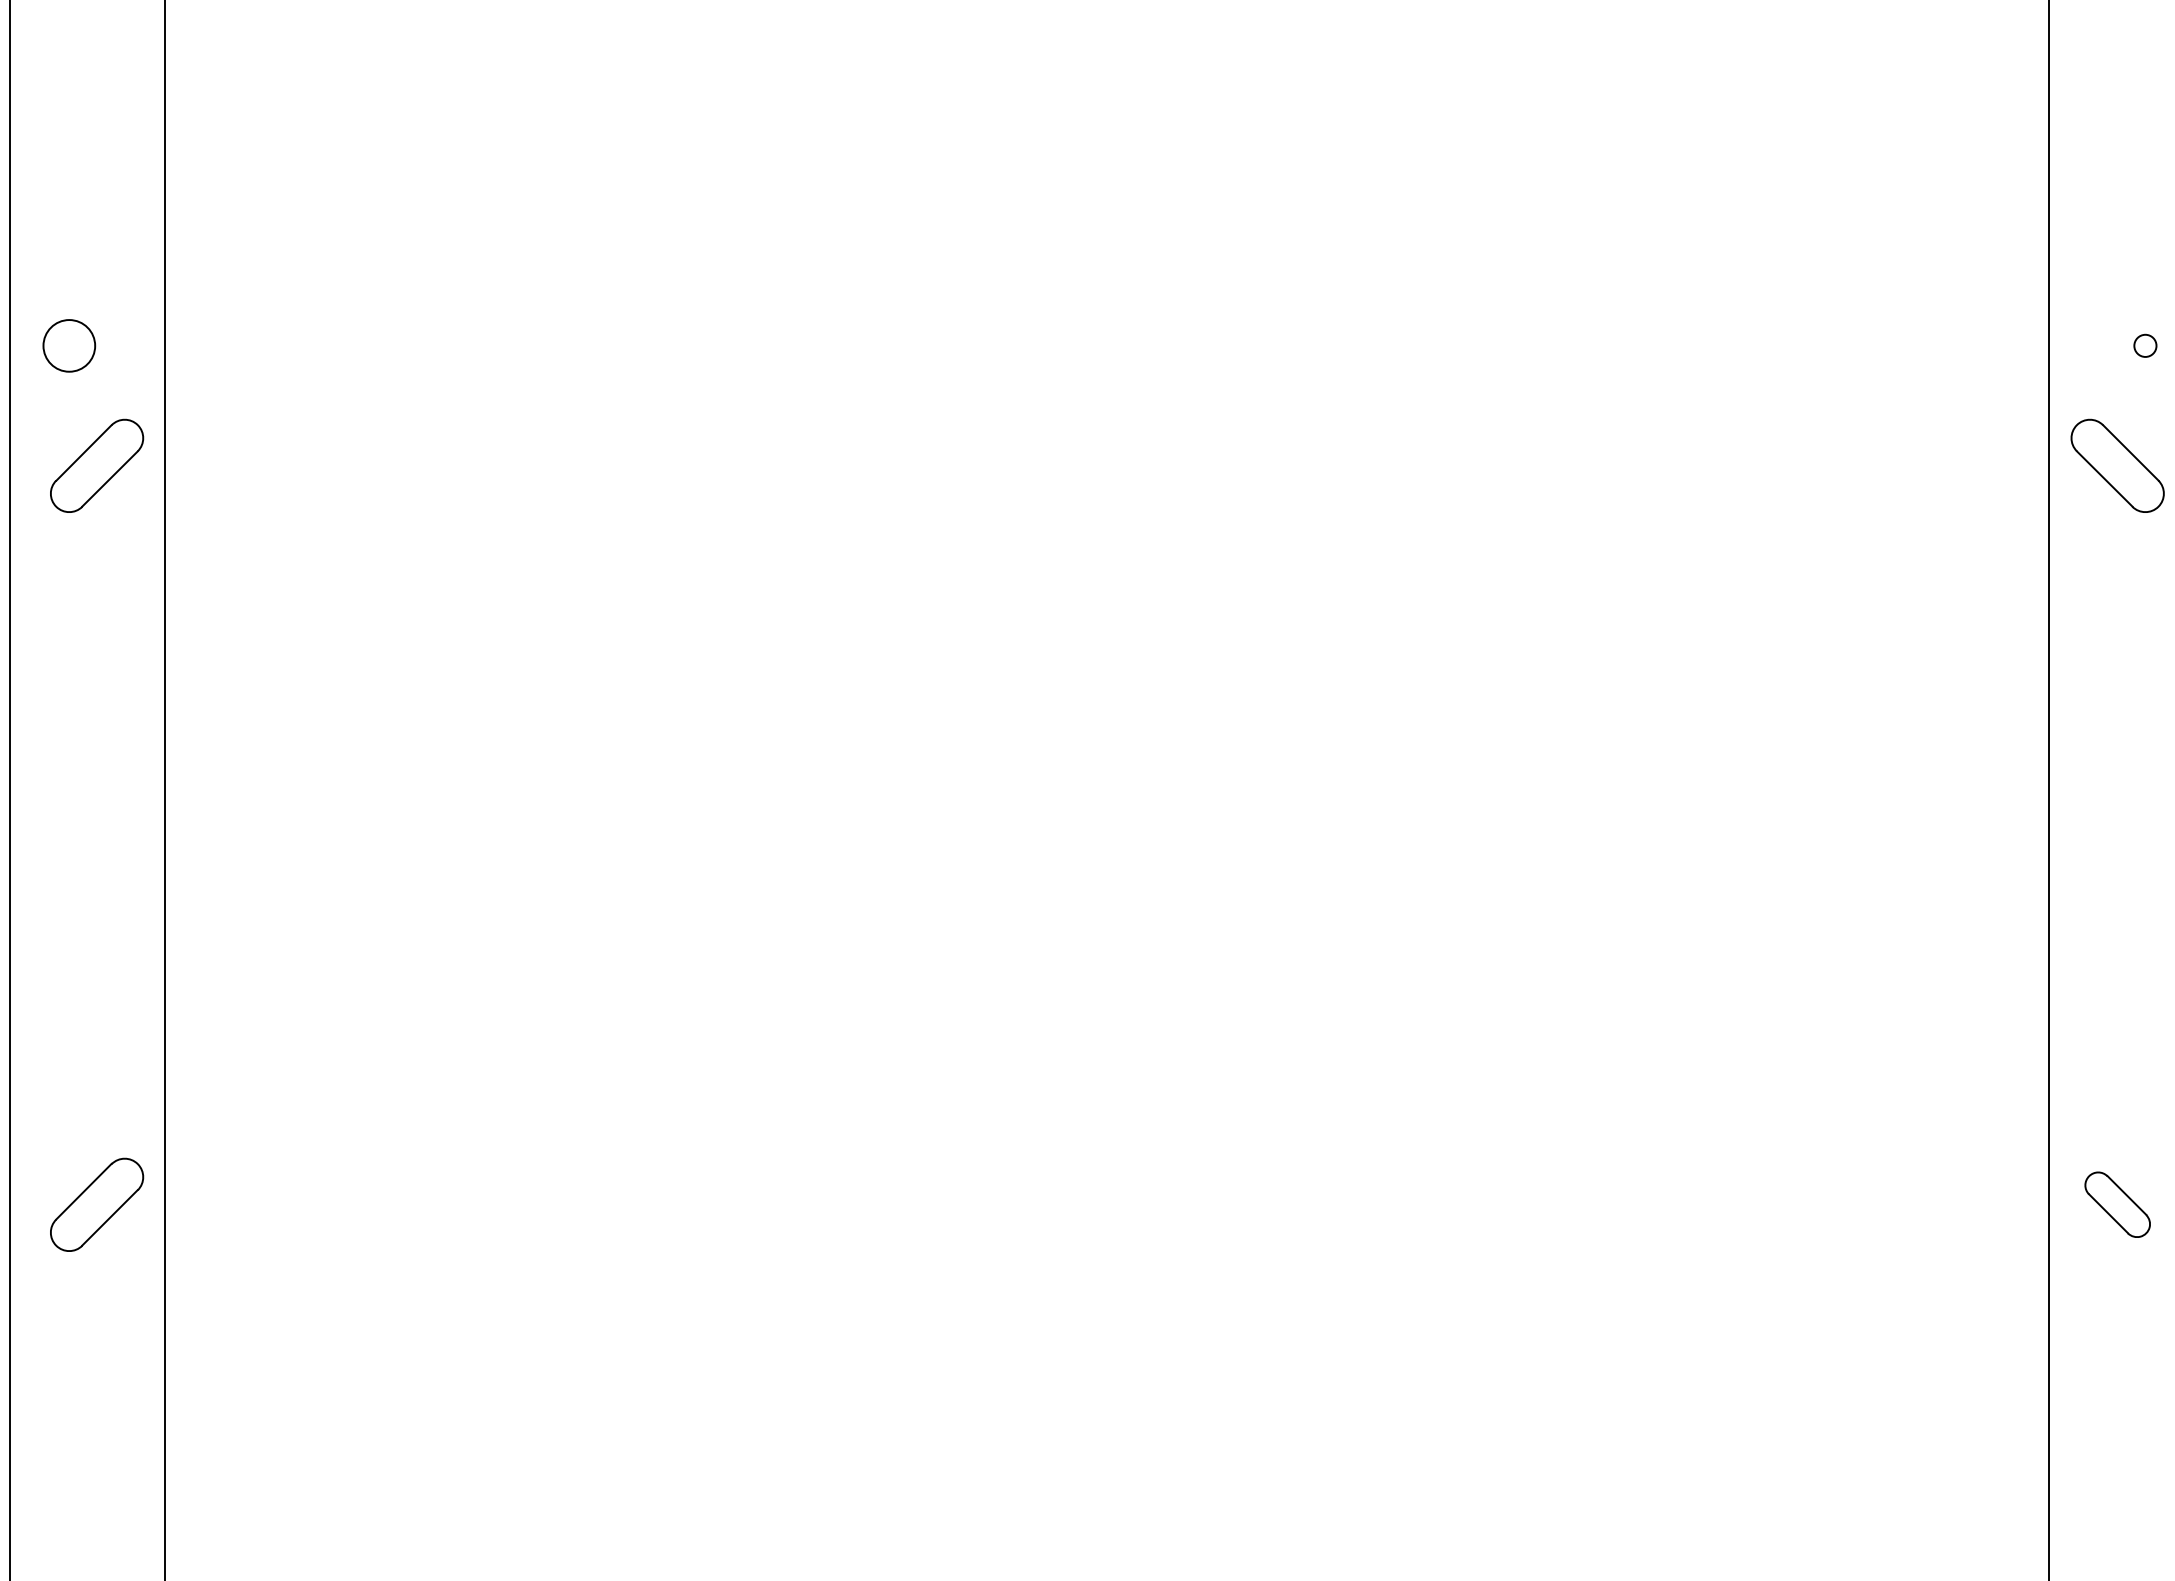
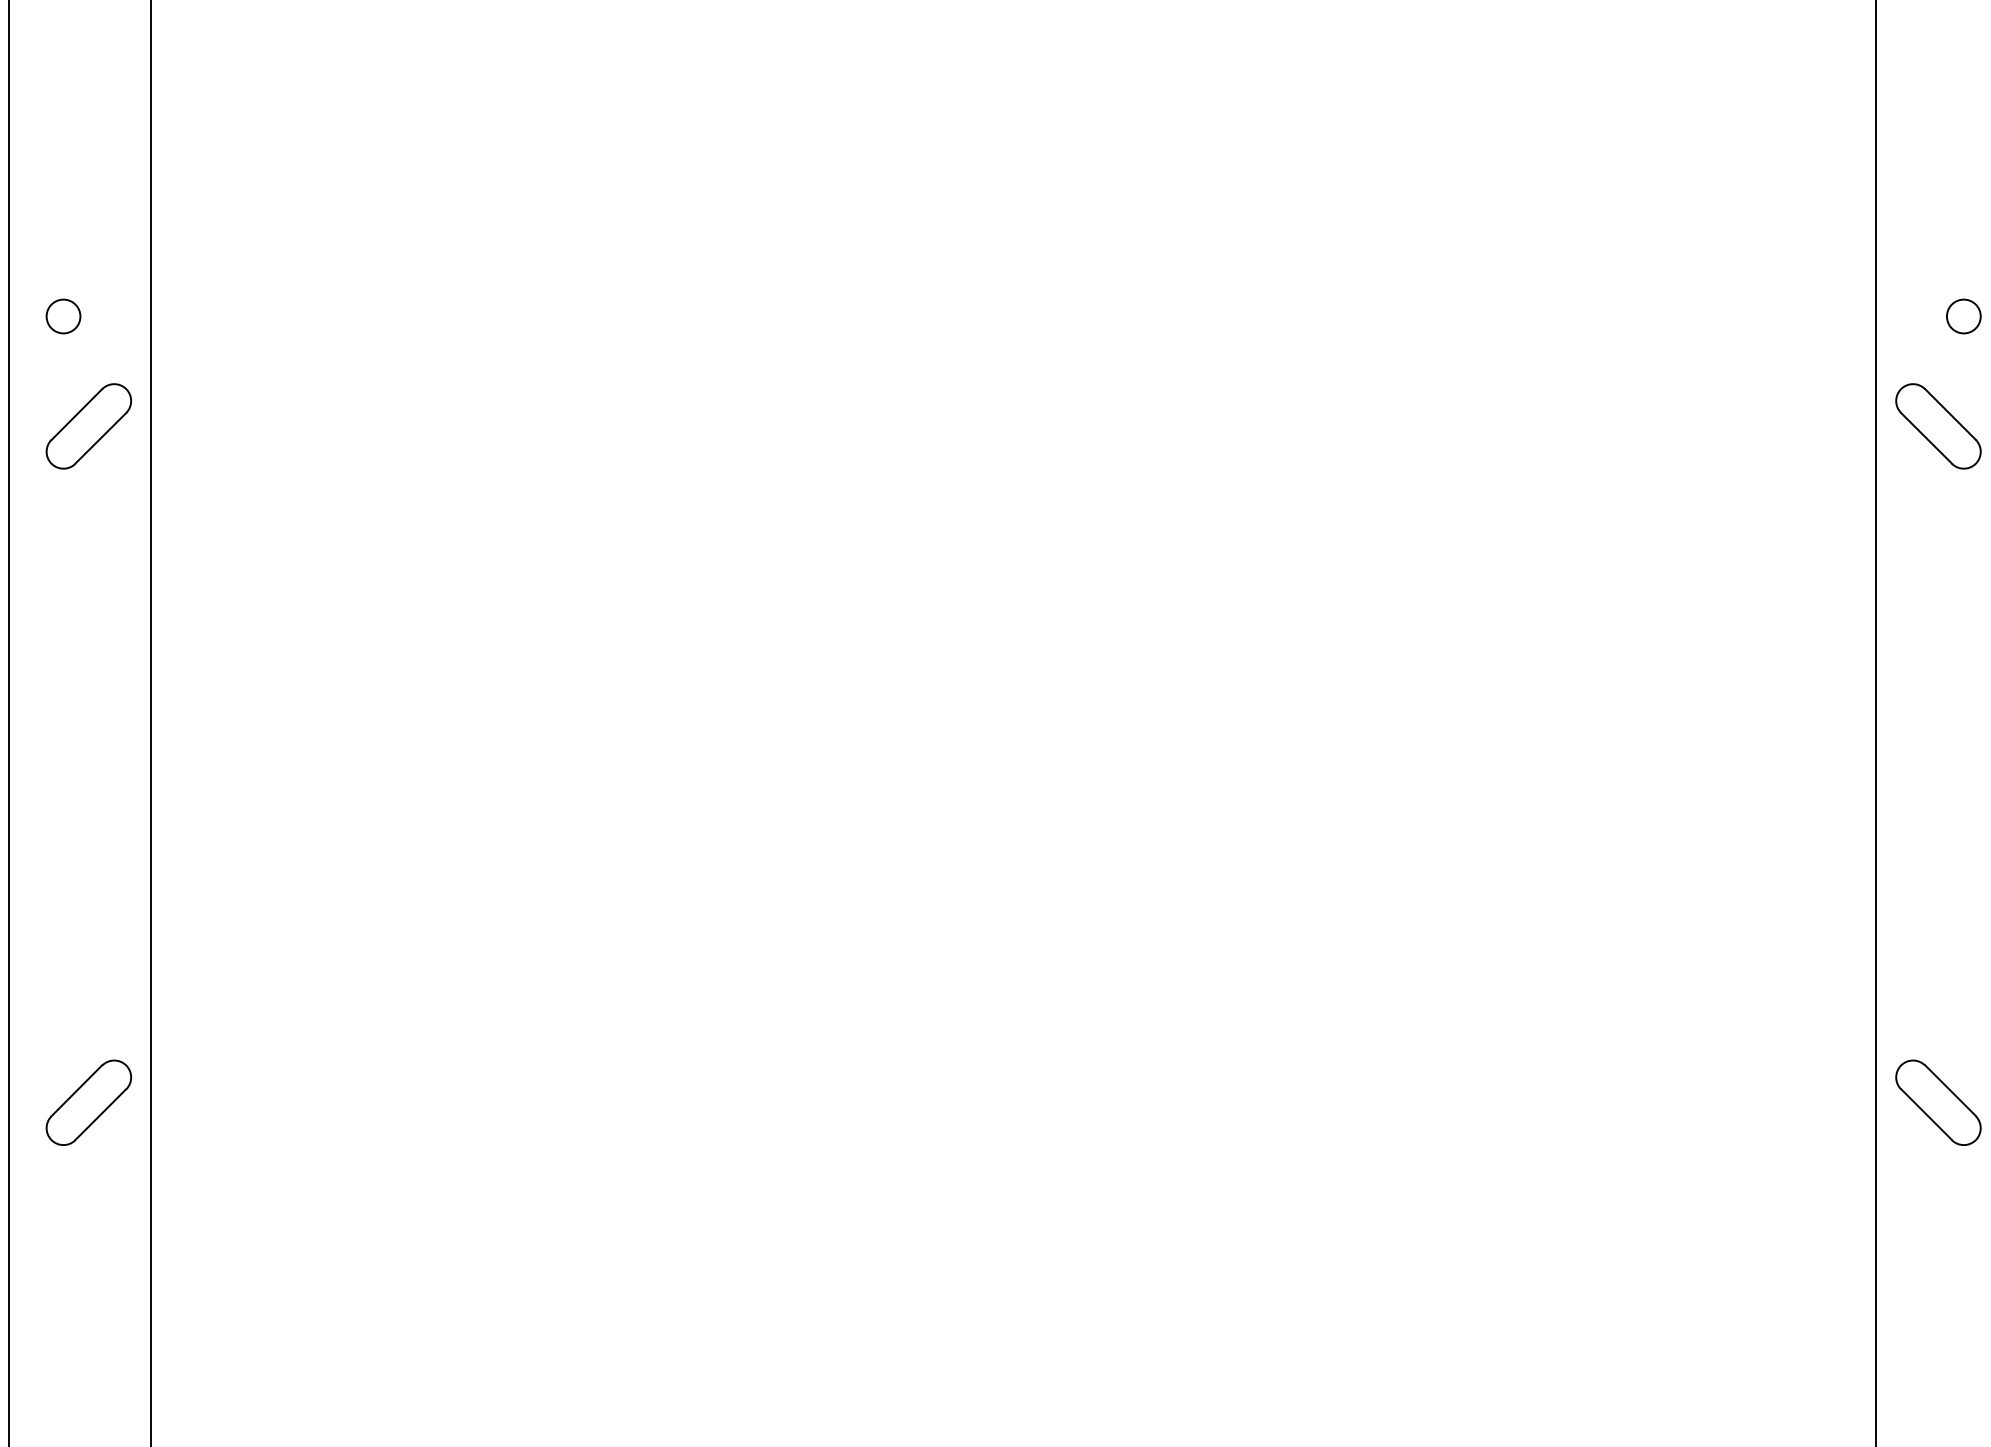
circle: (69, 345) -> (63, 316), size x0.71
circle: (2145, 345) -> (1963, 316), size x1.67
part: (2117, 1204) -> (1938, 1102), size x1.43

